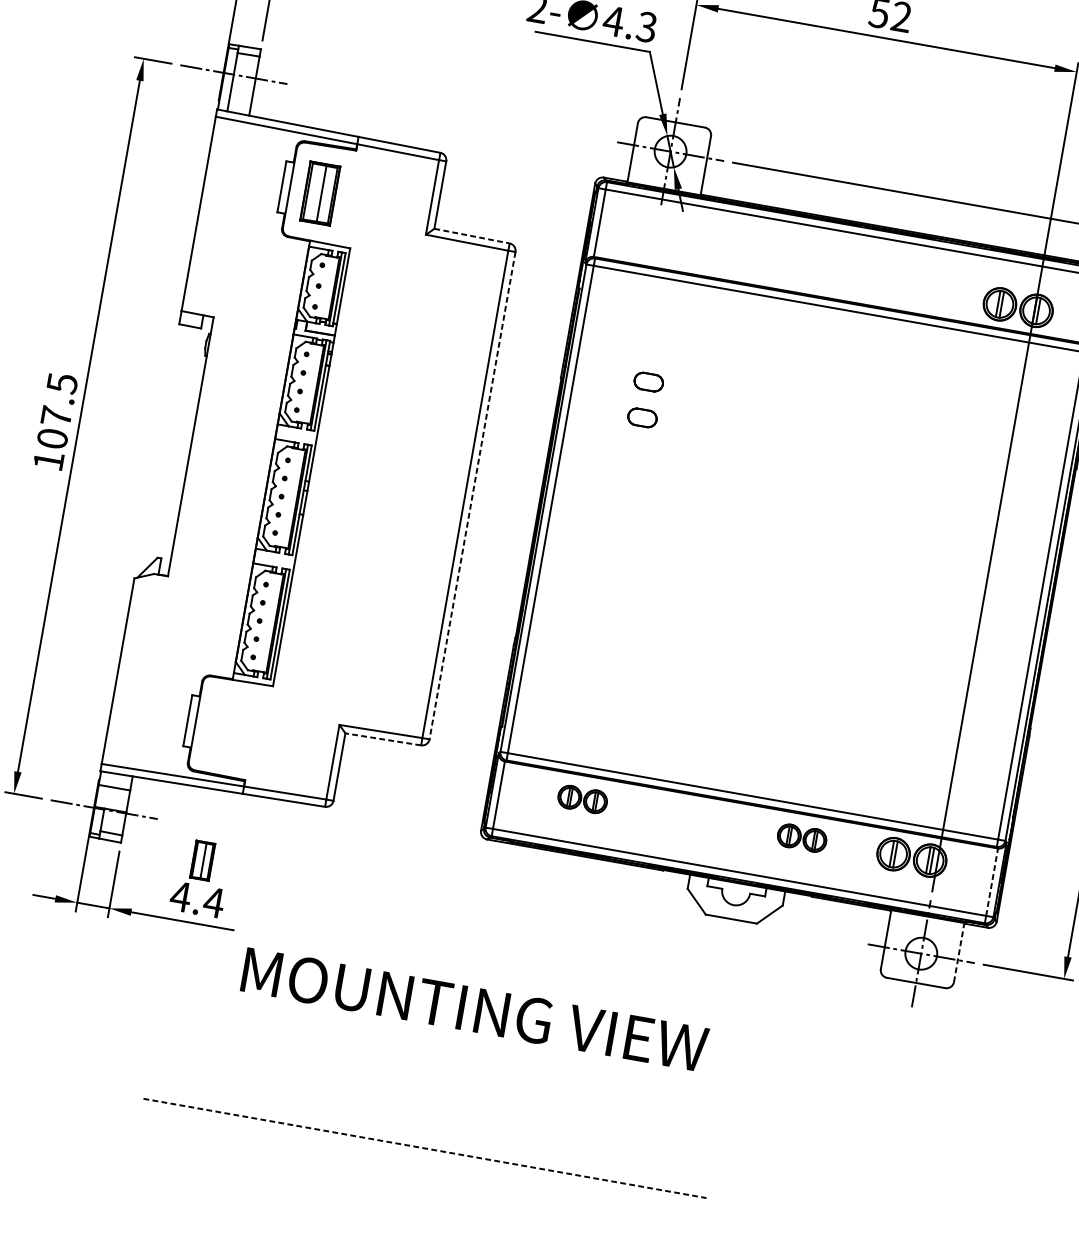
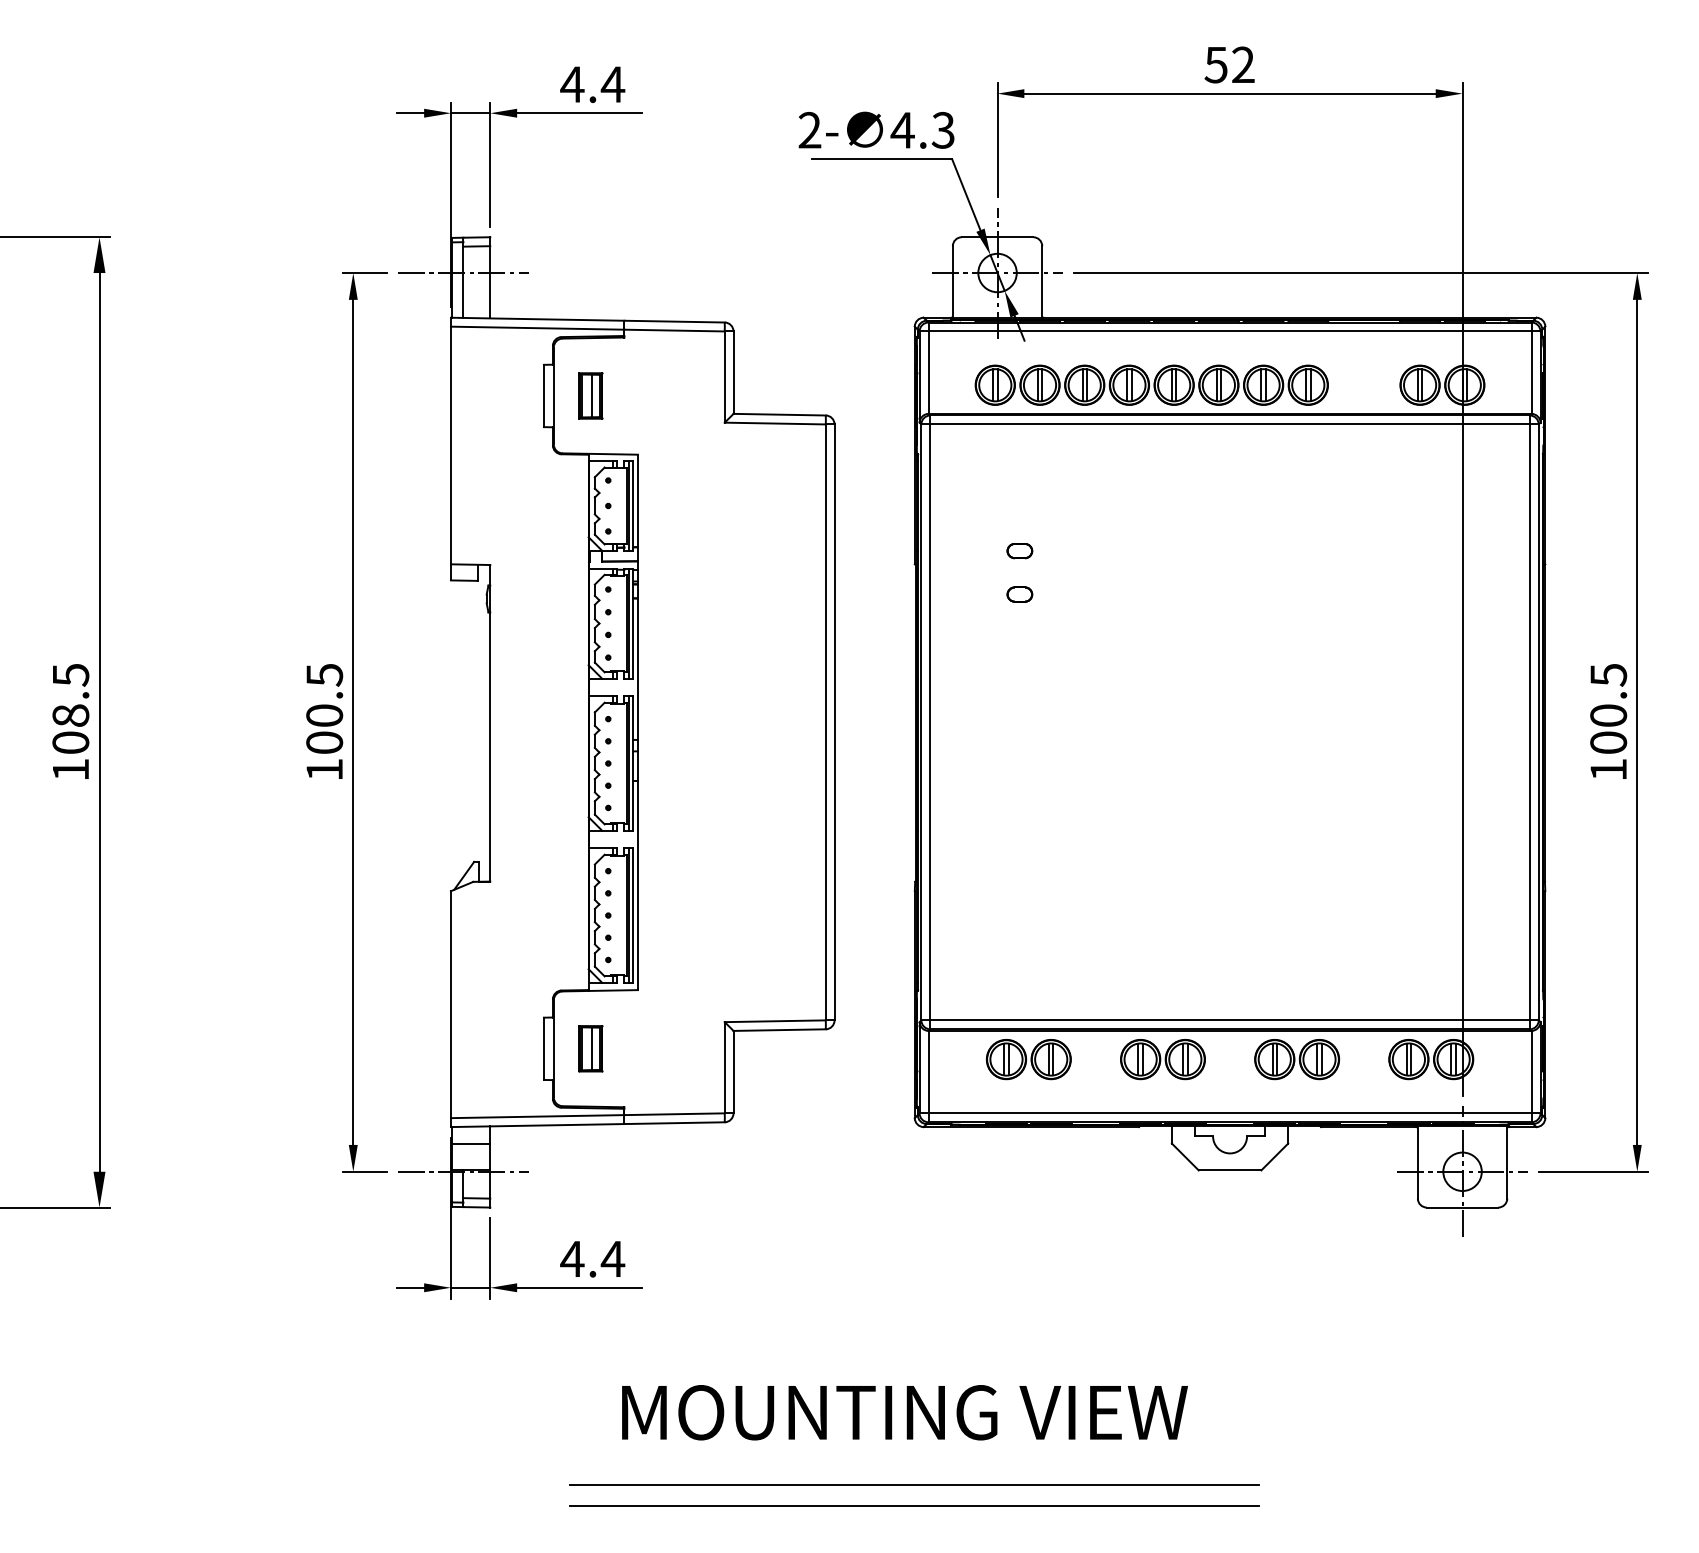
part: (320, 193) -> (590, 395), size x0.62
line: (472, 236) -> (780, 414), dashed -> solid
part: (780, 265) -> (1151, 384), added
part: (648, 382) -> (1019, 551), size x0.71
text: (56, 416) -> (324, 715), 107.5 -> 100.5
part: (642, 417) -> (1019, 594), size x0.71
line: (472, 495) -> (834, 722), dashed -> solid
line: (383, 739) -> (779, 1030), dashed -> solid
part: (582, 799) -> (1028, 1059), size x1.43
part: (692, 818) -> (1162, 1059), added
part: (801, 837) -> (1296, 1059), size x1.43
part: (202, 860) -> (590, 1048), moved
line: (992, 881) -> (1531, 1071), dashed -> solid
line: (959, 952) -> (1507, 1162), dashed -> solid
text: (474, 1009) -> (904, 1412), moved
line: (427, 1131) -> (914, 1485), added
line: (425, 1148) -> (915, 1506), dashed -> solid

